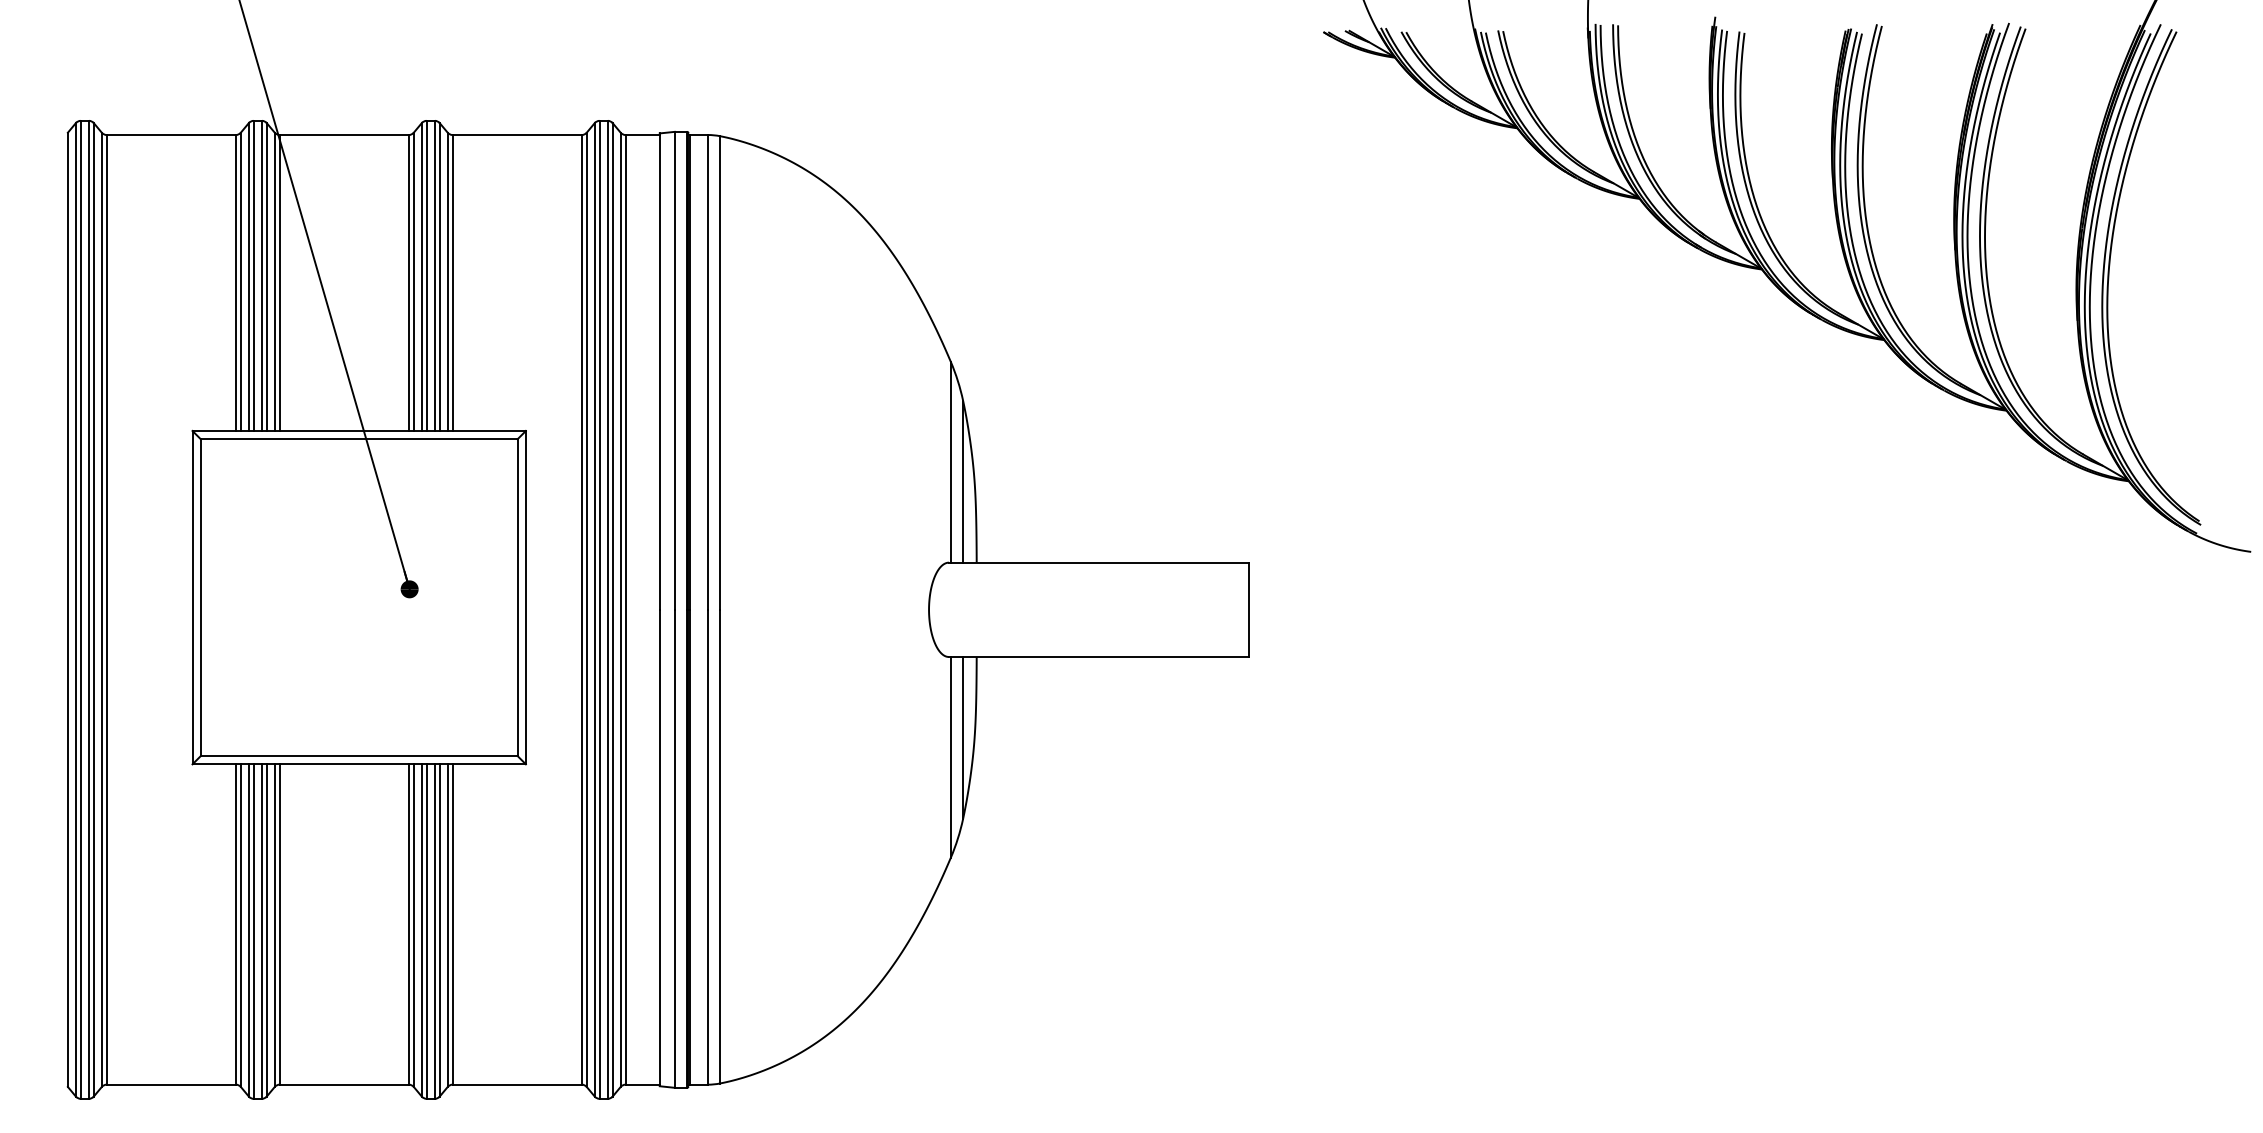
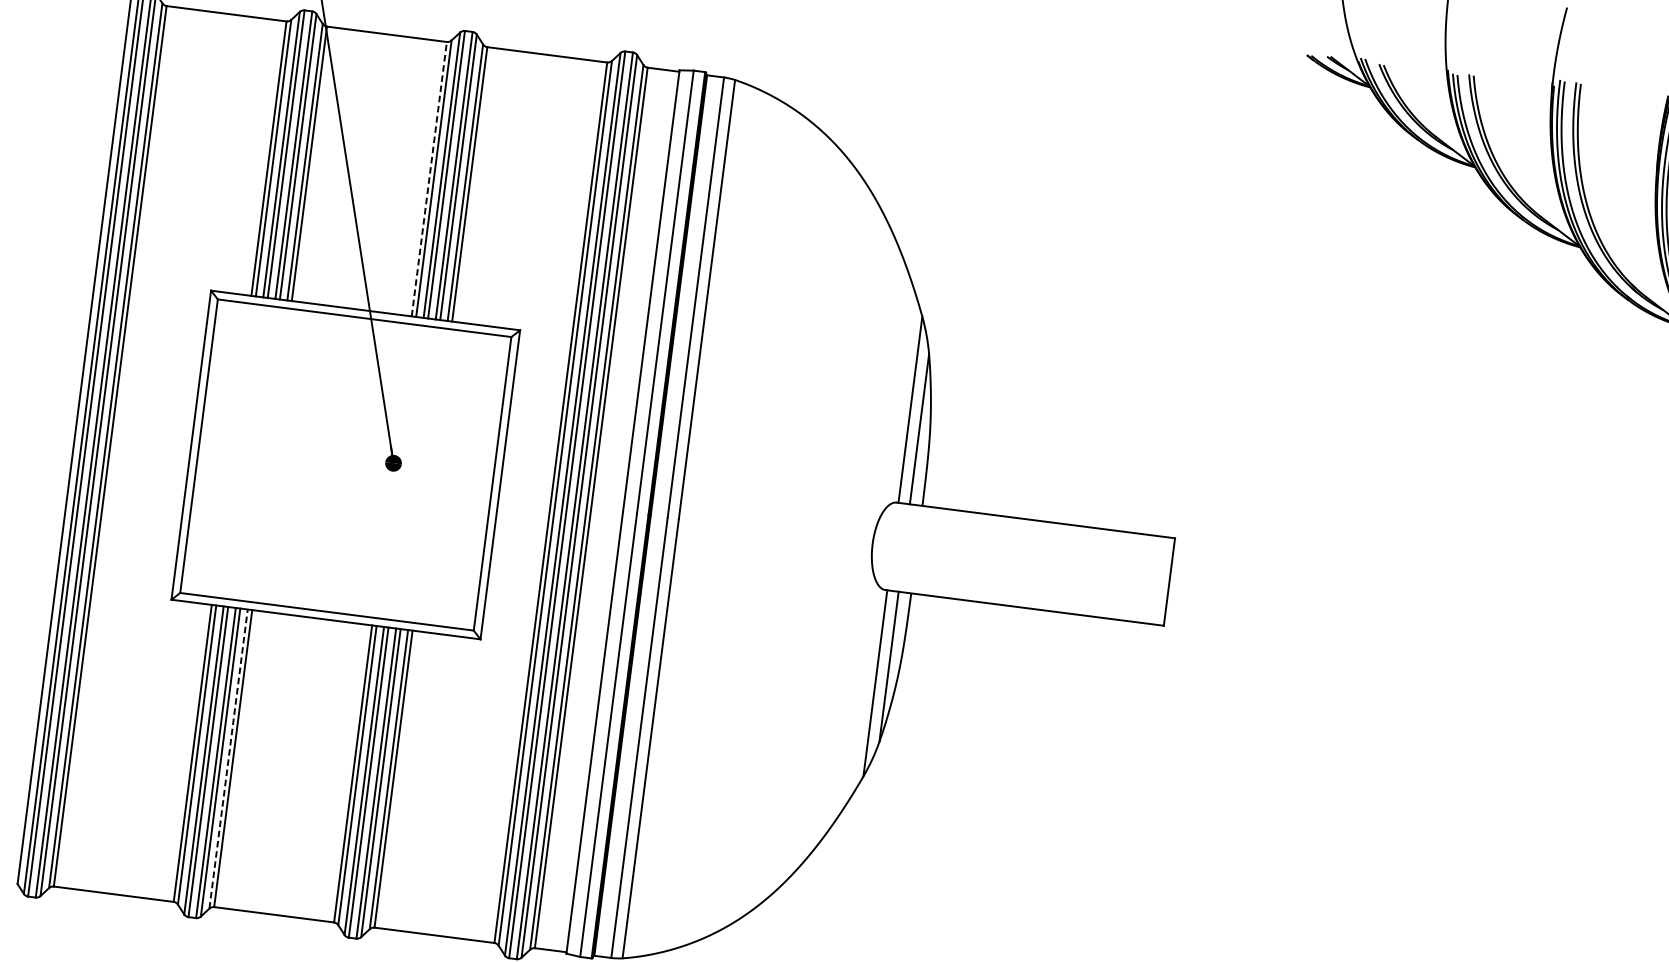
line: (408, 283) -> (428, 179), solid -> dashed
line: (274, 925) -> (228, 758), solid -> dashed

